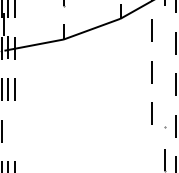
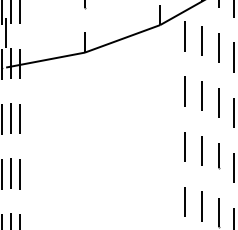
line: (138, 27) -> (184, 36), added
line: (165, 35) -> (219, 47), added
line: (138, 68) -> (184, 91), added
line: (165, 77) -> (219, 102), added
line: (138, 110) -> (184, 146), added
line: (165, 117) -> (219, 155), added
line: (8, 130) -> (11, 173), added
line: (14, 130) -> (19, 173), added
line: (138, 151) -> (184, 201), added
line: (152, 154) -> (202, 205), added

